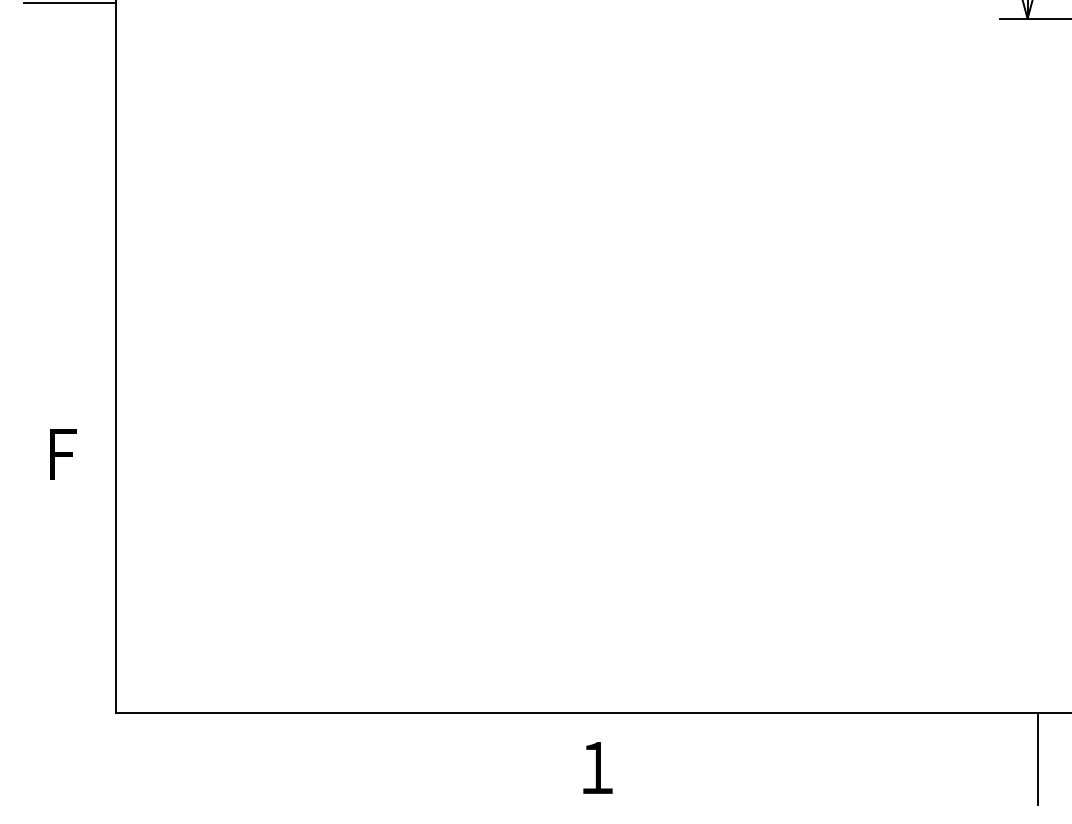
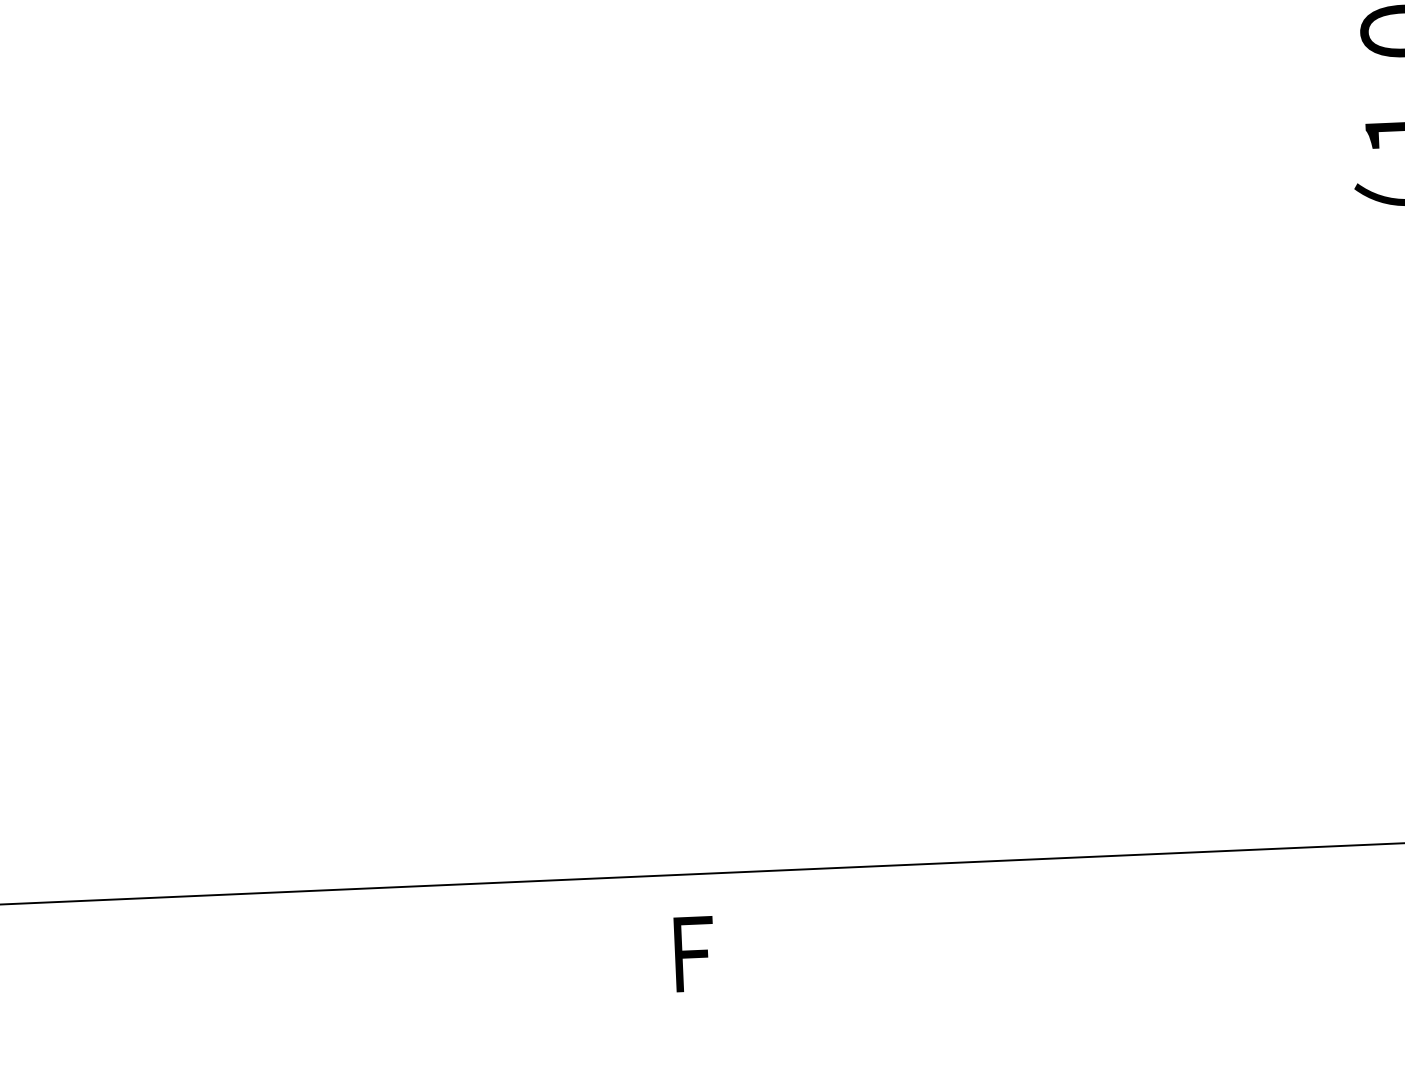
line: (1037, 758) -> (1326, 912), removed
text: (597, 767) -> (691, 953), １ -> Ｆ

